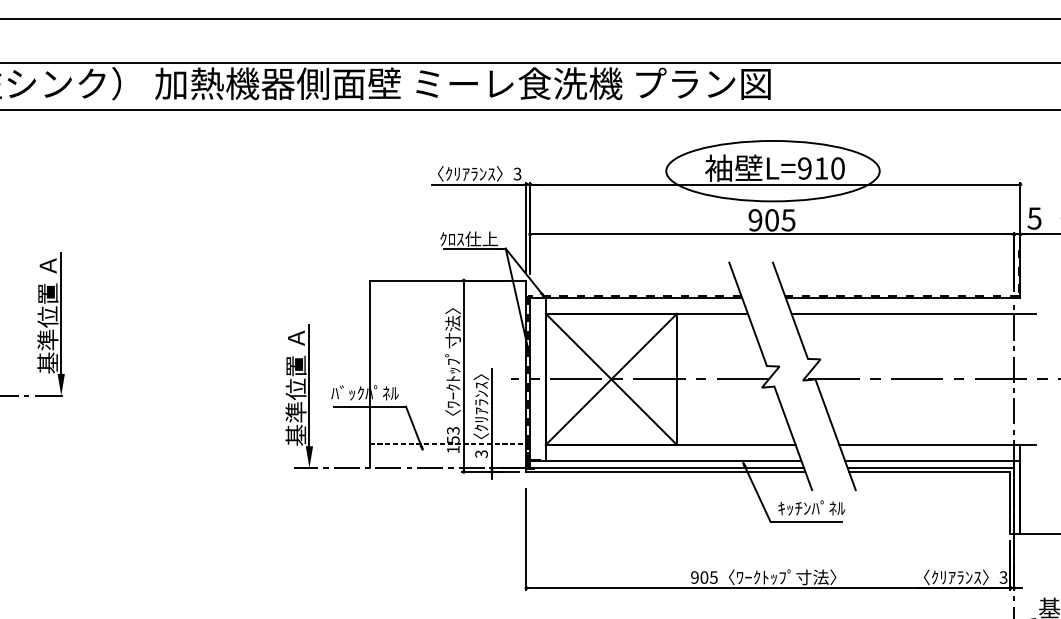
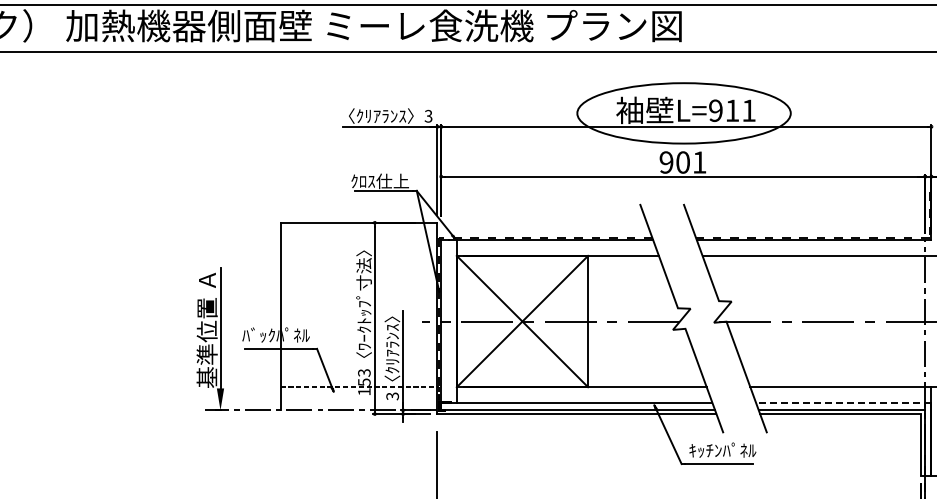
text: (837, 168) -> (748, 110), L=910 -> L=911
text: (788, 220) -> (699, 162), 905 -> 901
line: (932, 460) -> (843, 402), solid -> dashed

